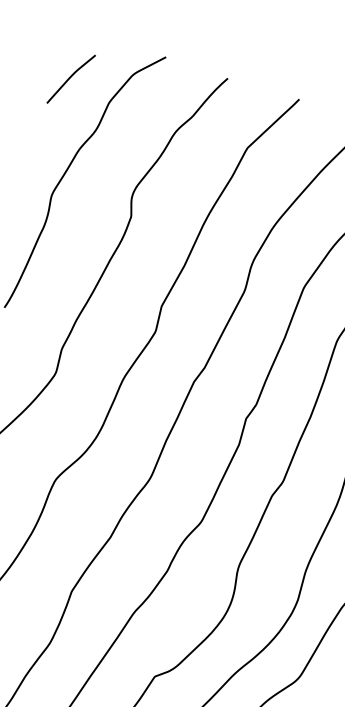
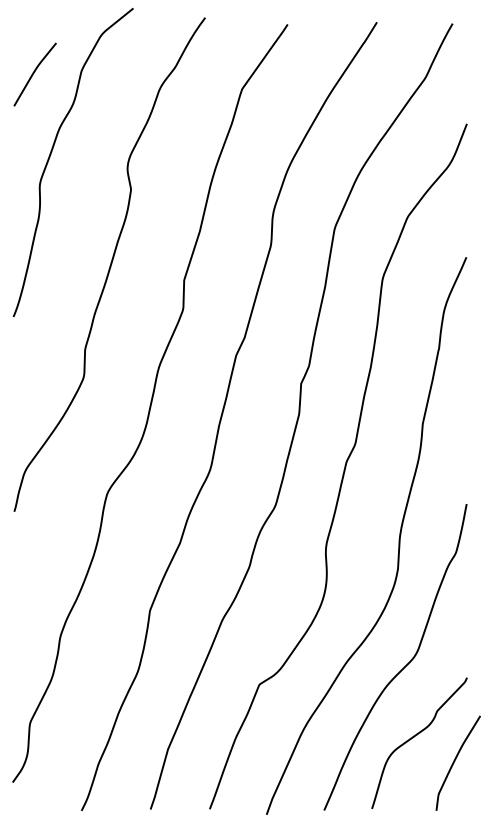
curve: (70, 78) -> (34, 73), moved

